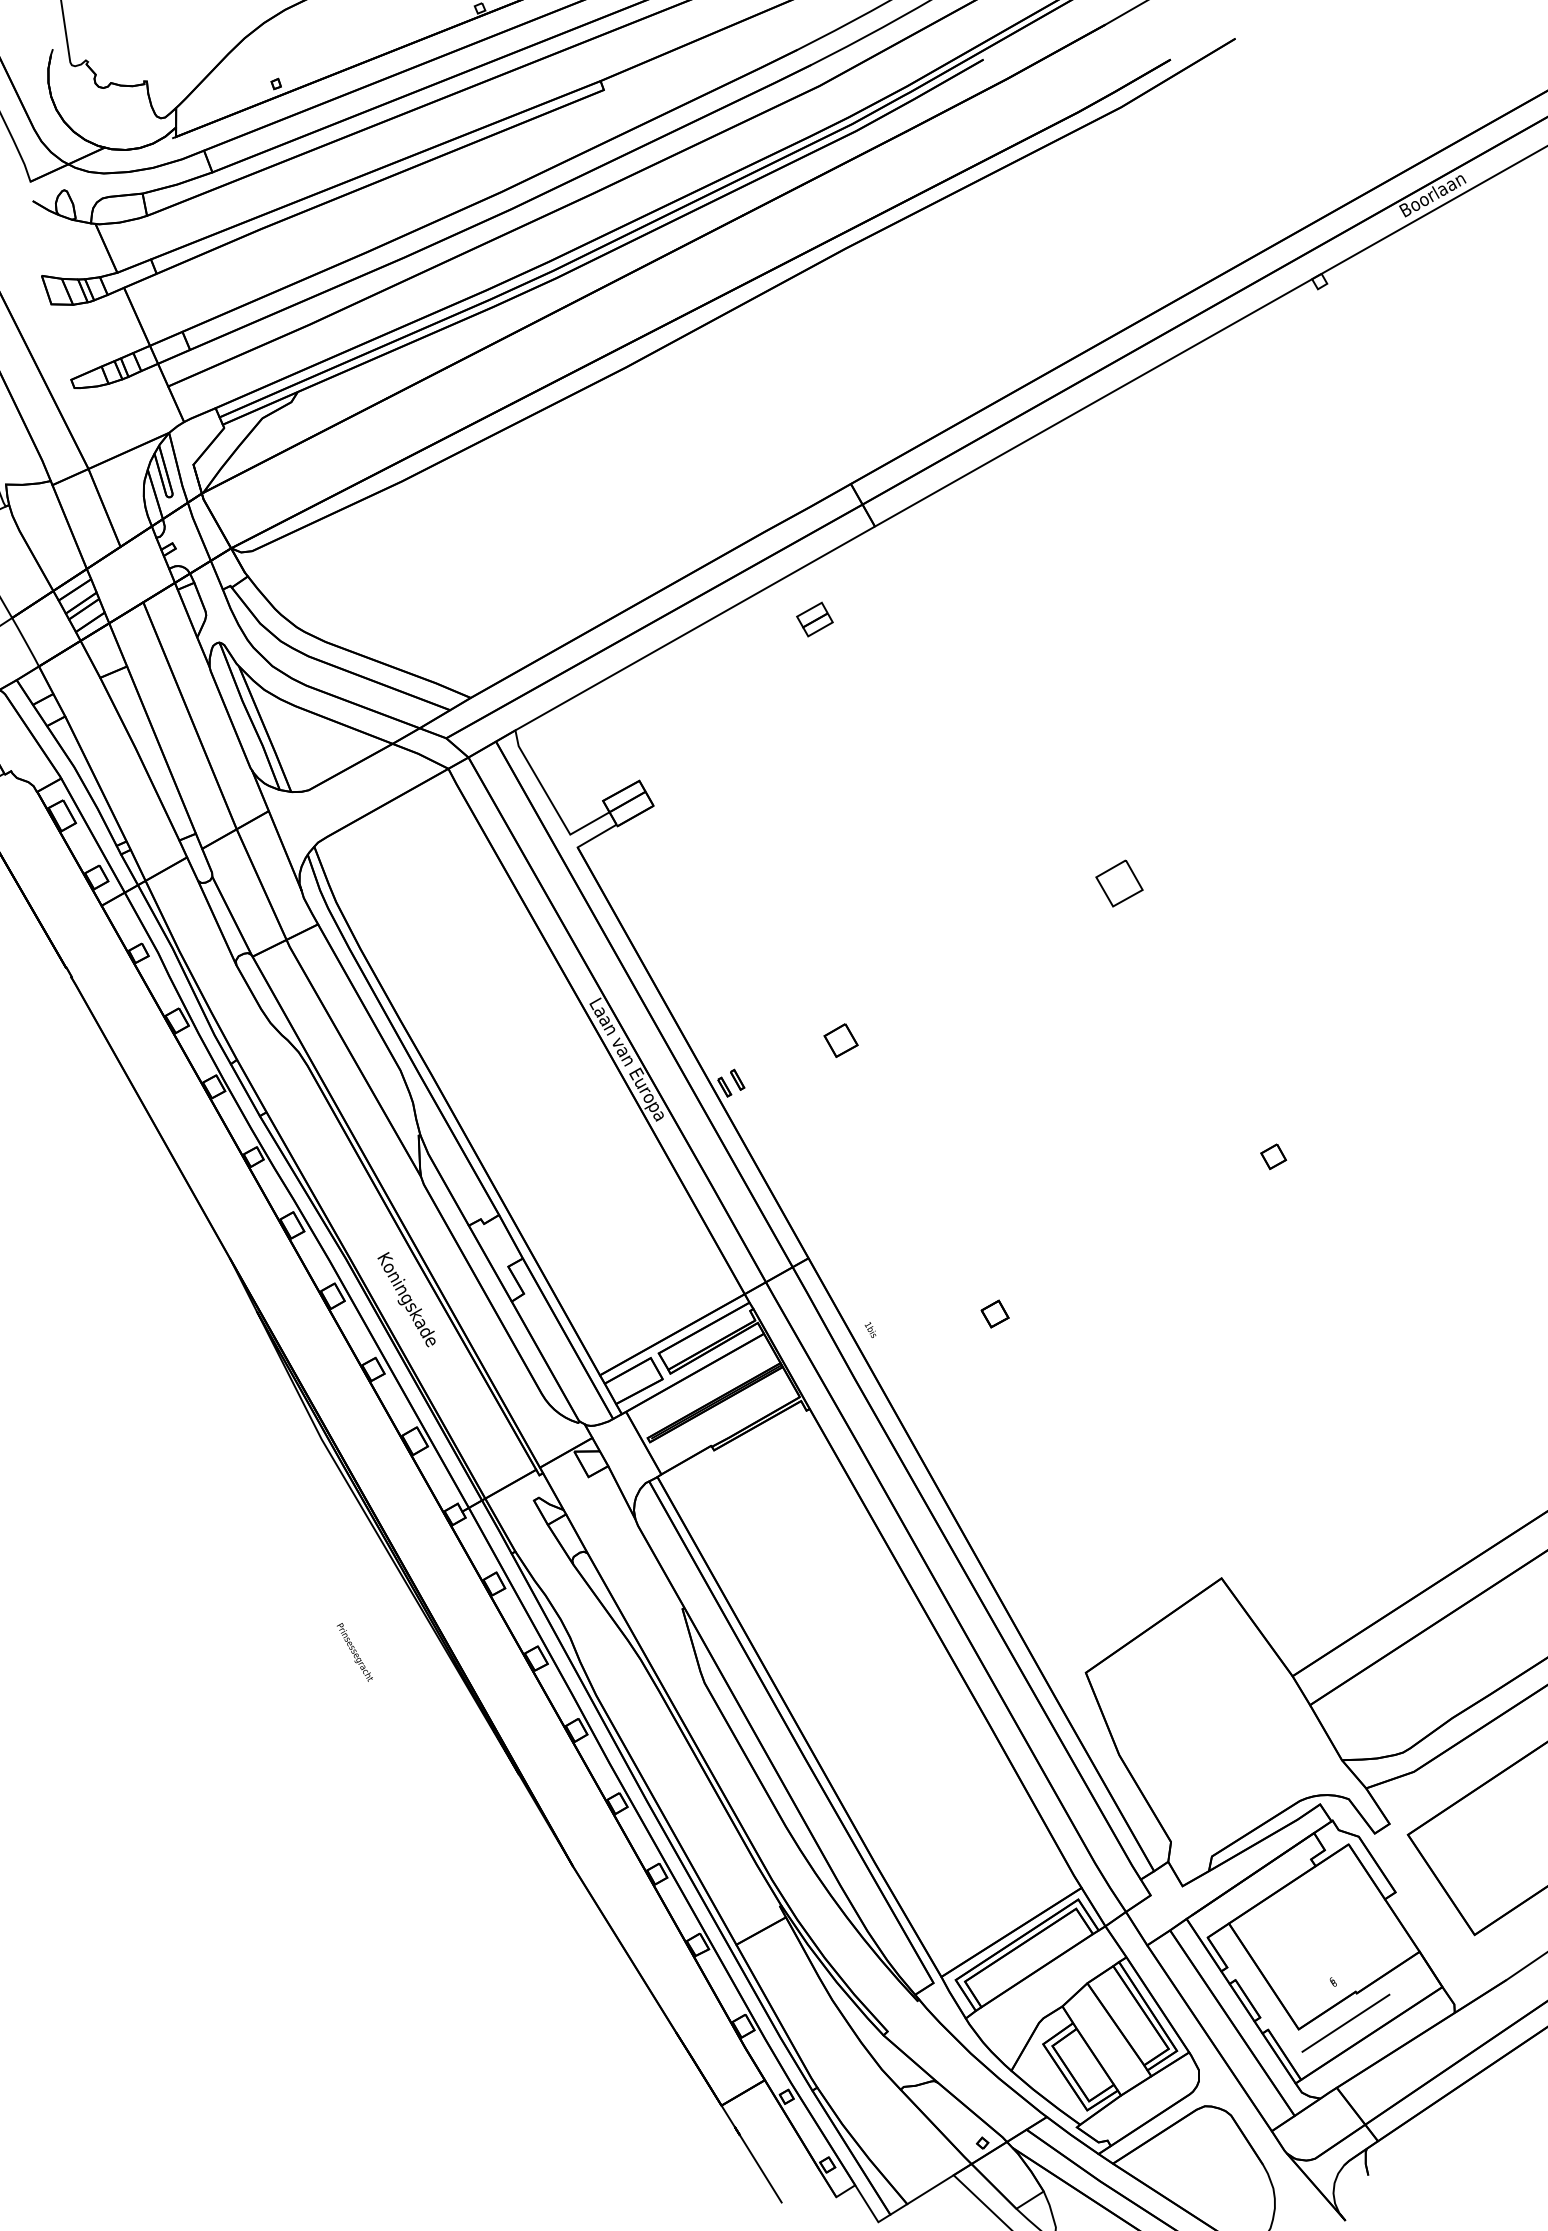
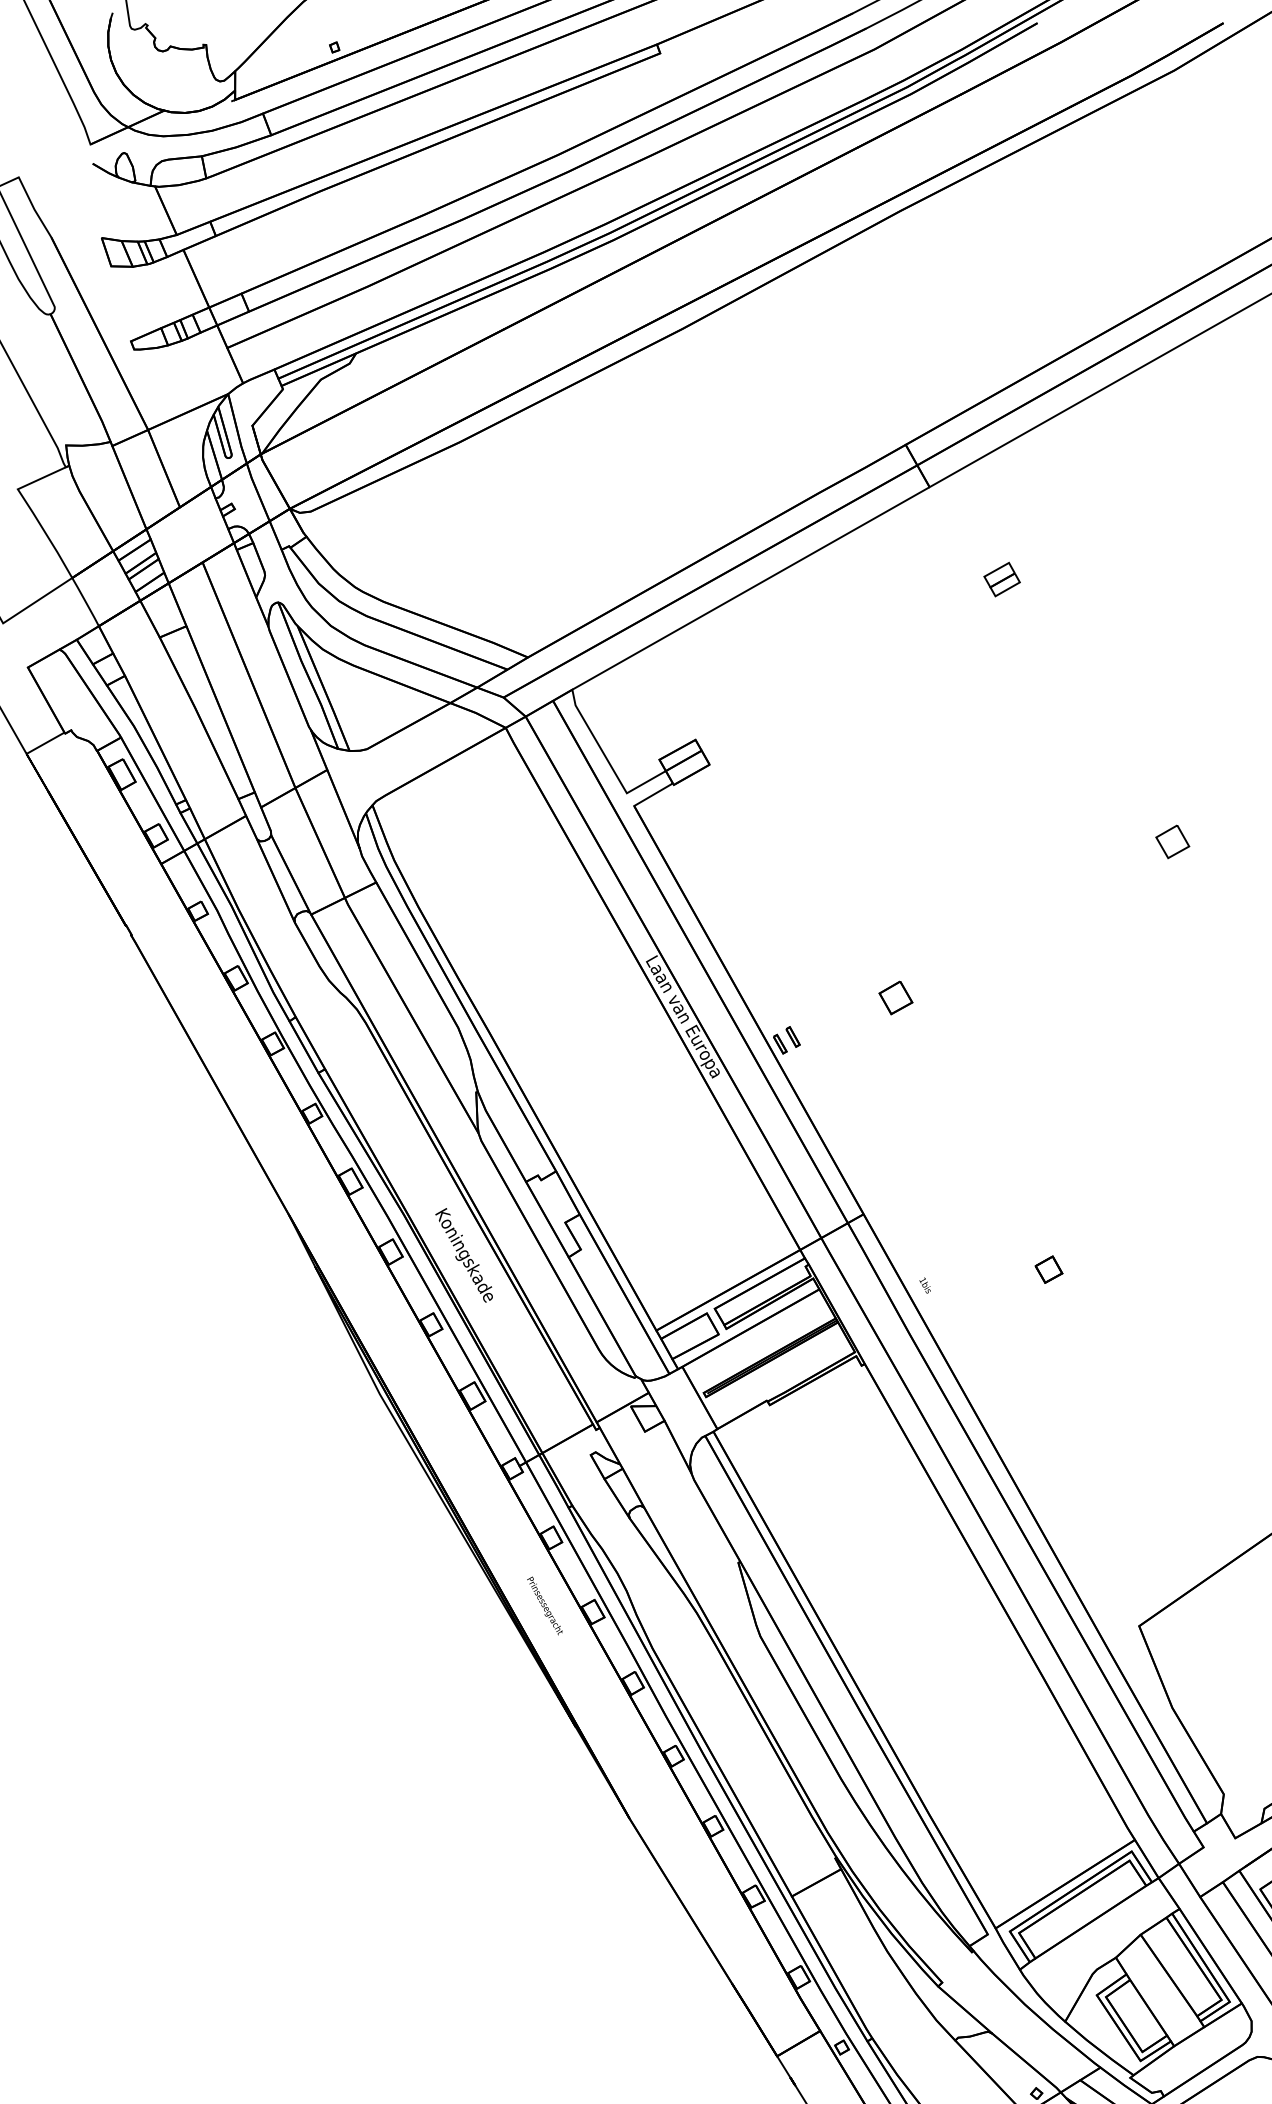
part: (814, 619) -> (1001, 579), moved
part: (1119, 883) -> (1172, 841), size x0.71
text: (354, 1652) -> (544, 1606), moved

